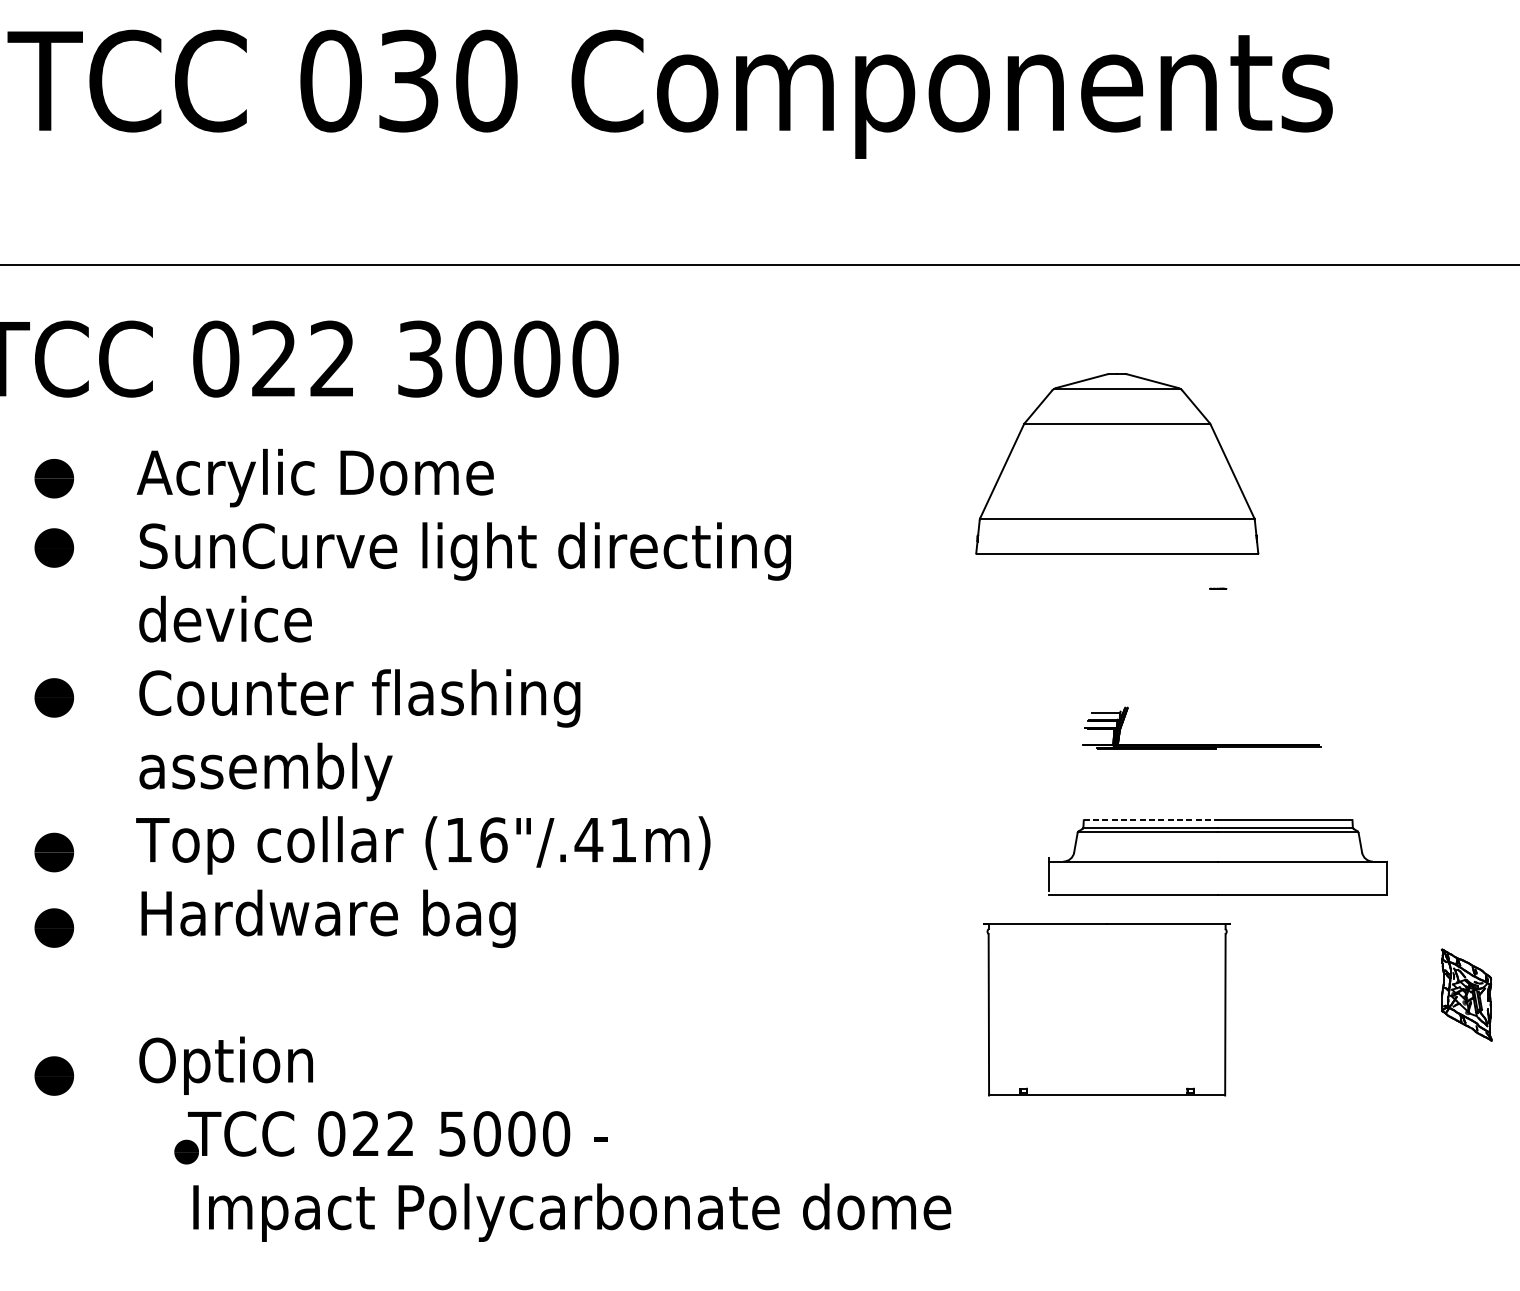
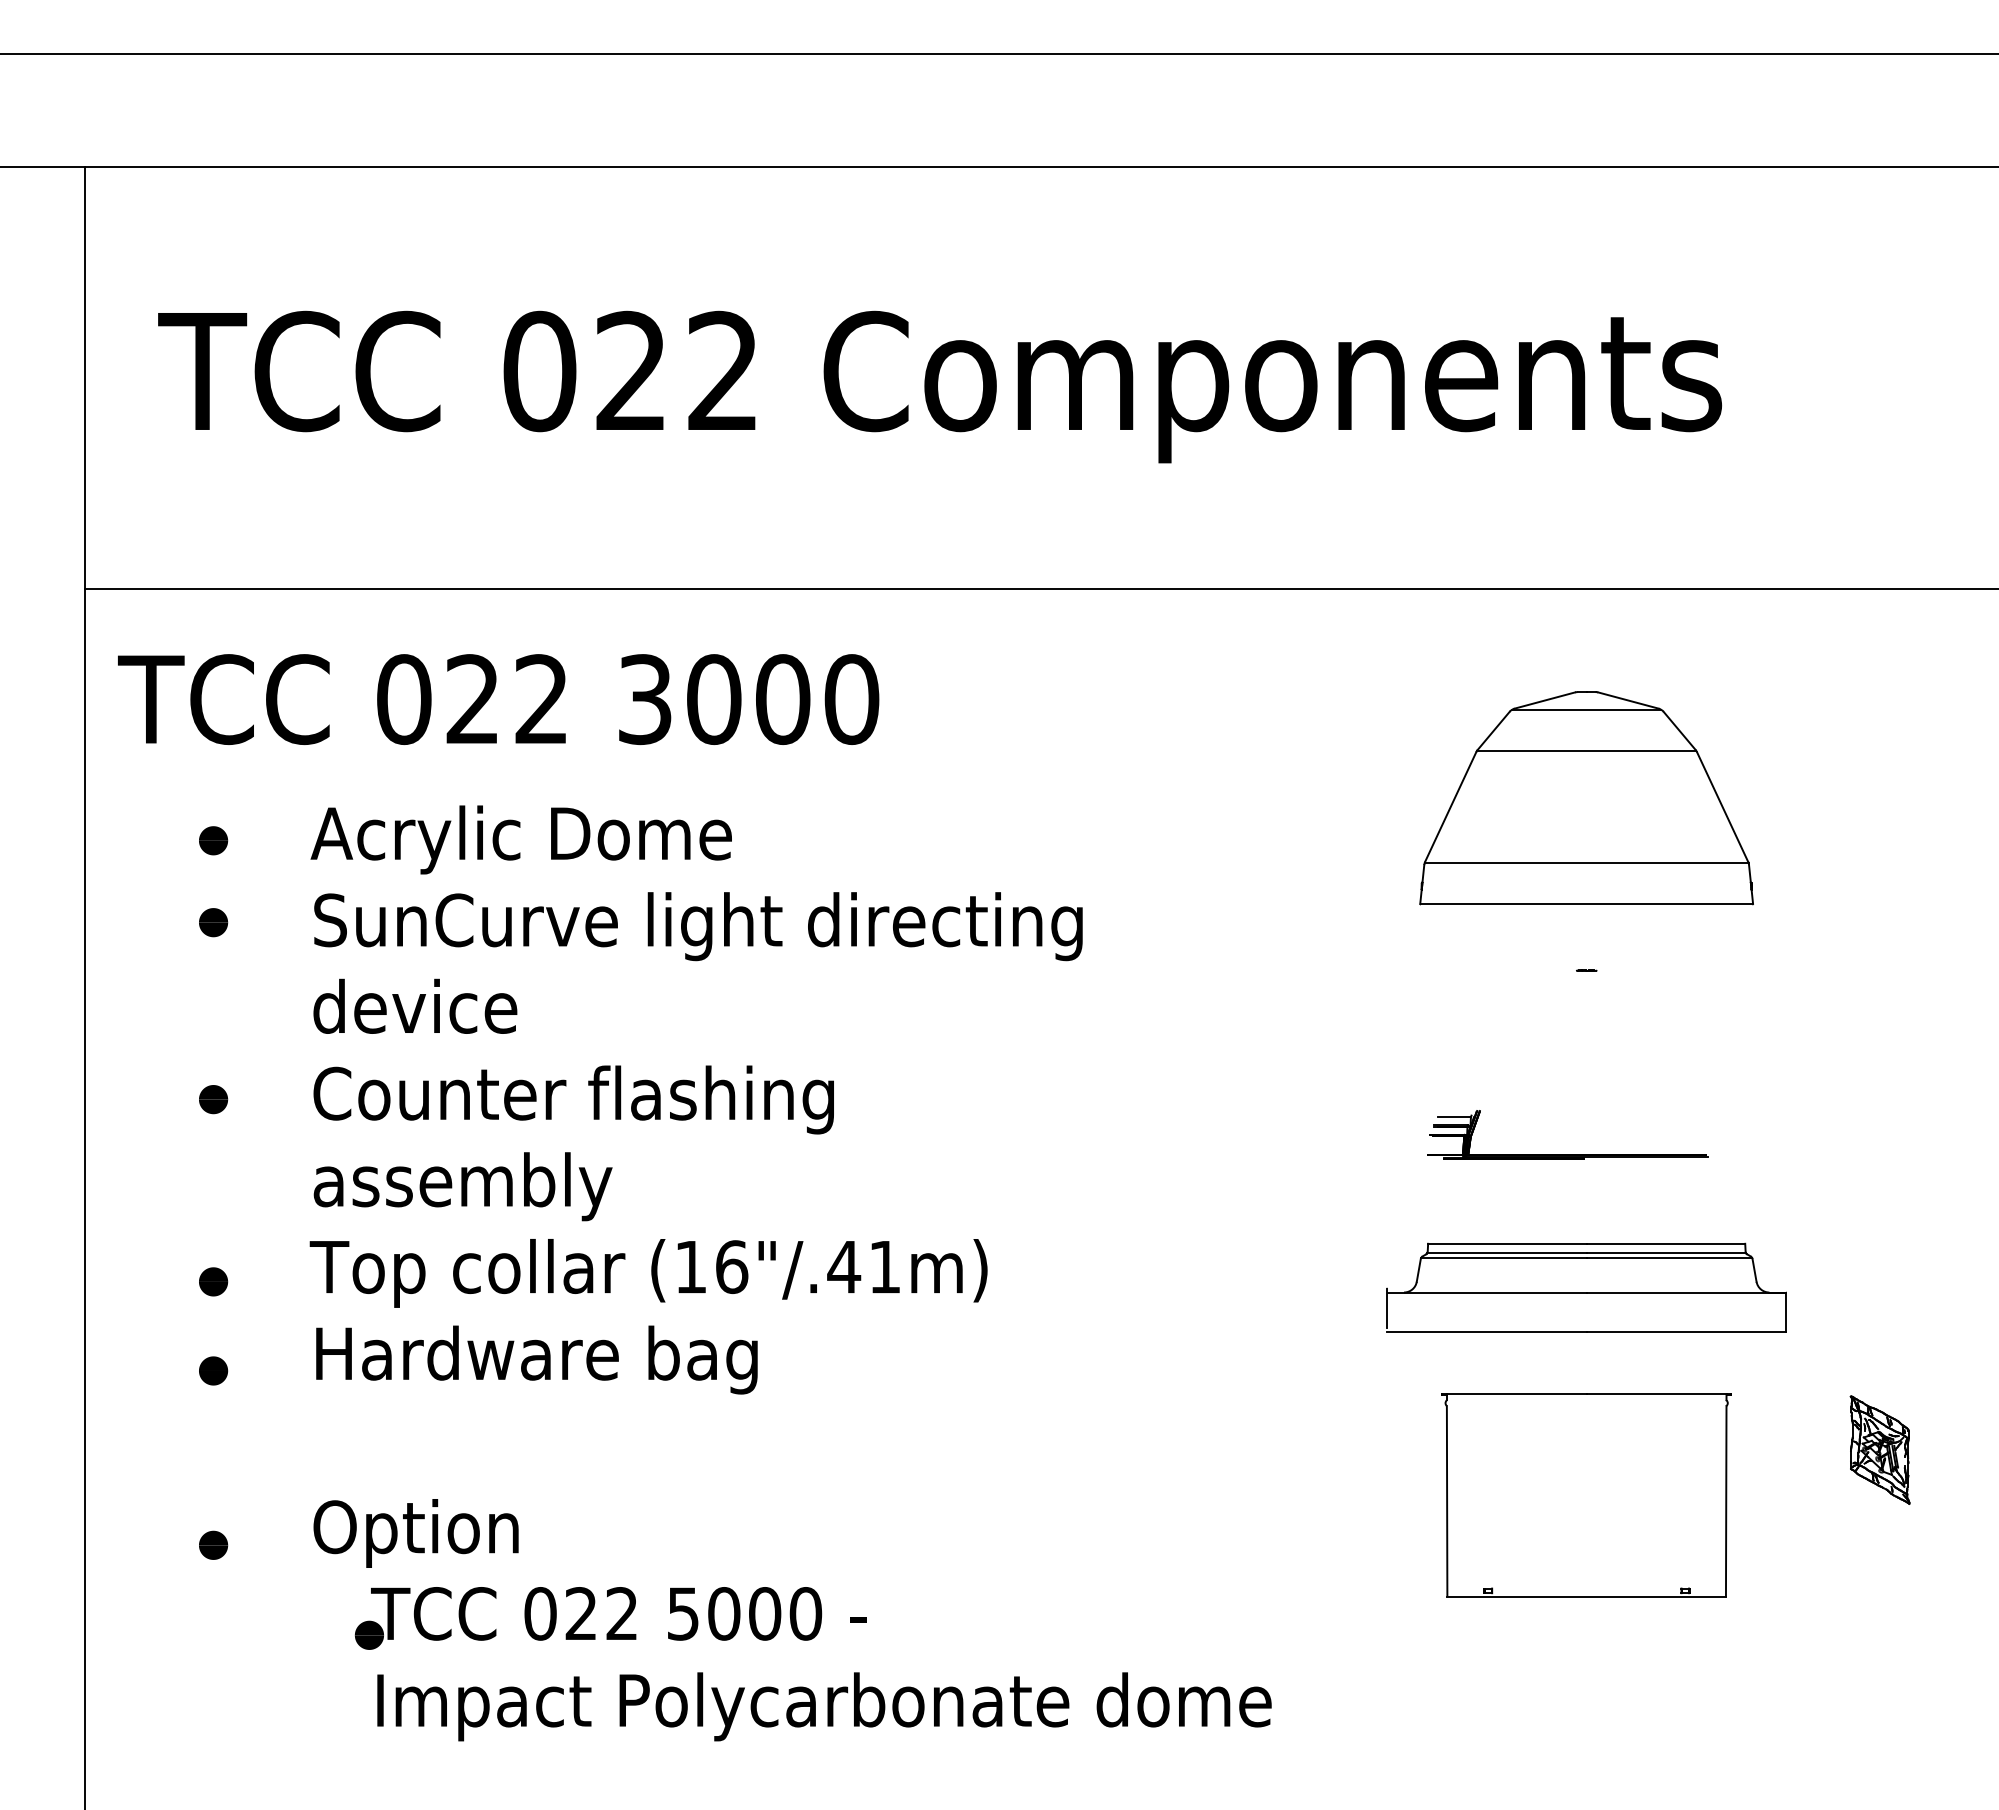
text: (448, 81) -> (678, 371), 030 -> 022
part: (1117, 464) -> (1586, 798), moved
part: (54, 478) -> (213, 840), size x0.62
part: (54, 548) -> (213, 922), size x0.62
part: (54, 698) -> (213, 1099), size x0.62
line: (1151, 820) -> (1507, 1243), dashed -> solid
part: (54, 852) -> (213, 1281), size x0.62
part: (54, 927) -> (213, 1370), size x0.62
part: (1106, 1009) -> (1586, 1495), moved
part: (54, 1075) -> (213, 1544), size x0.62

